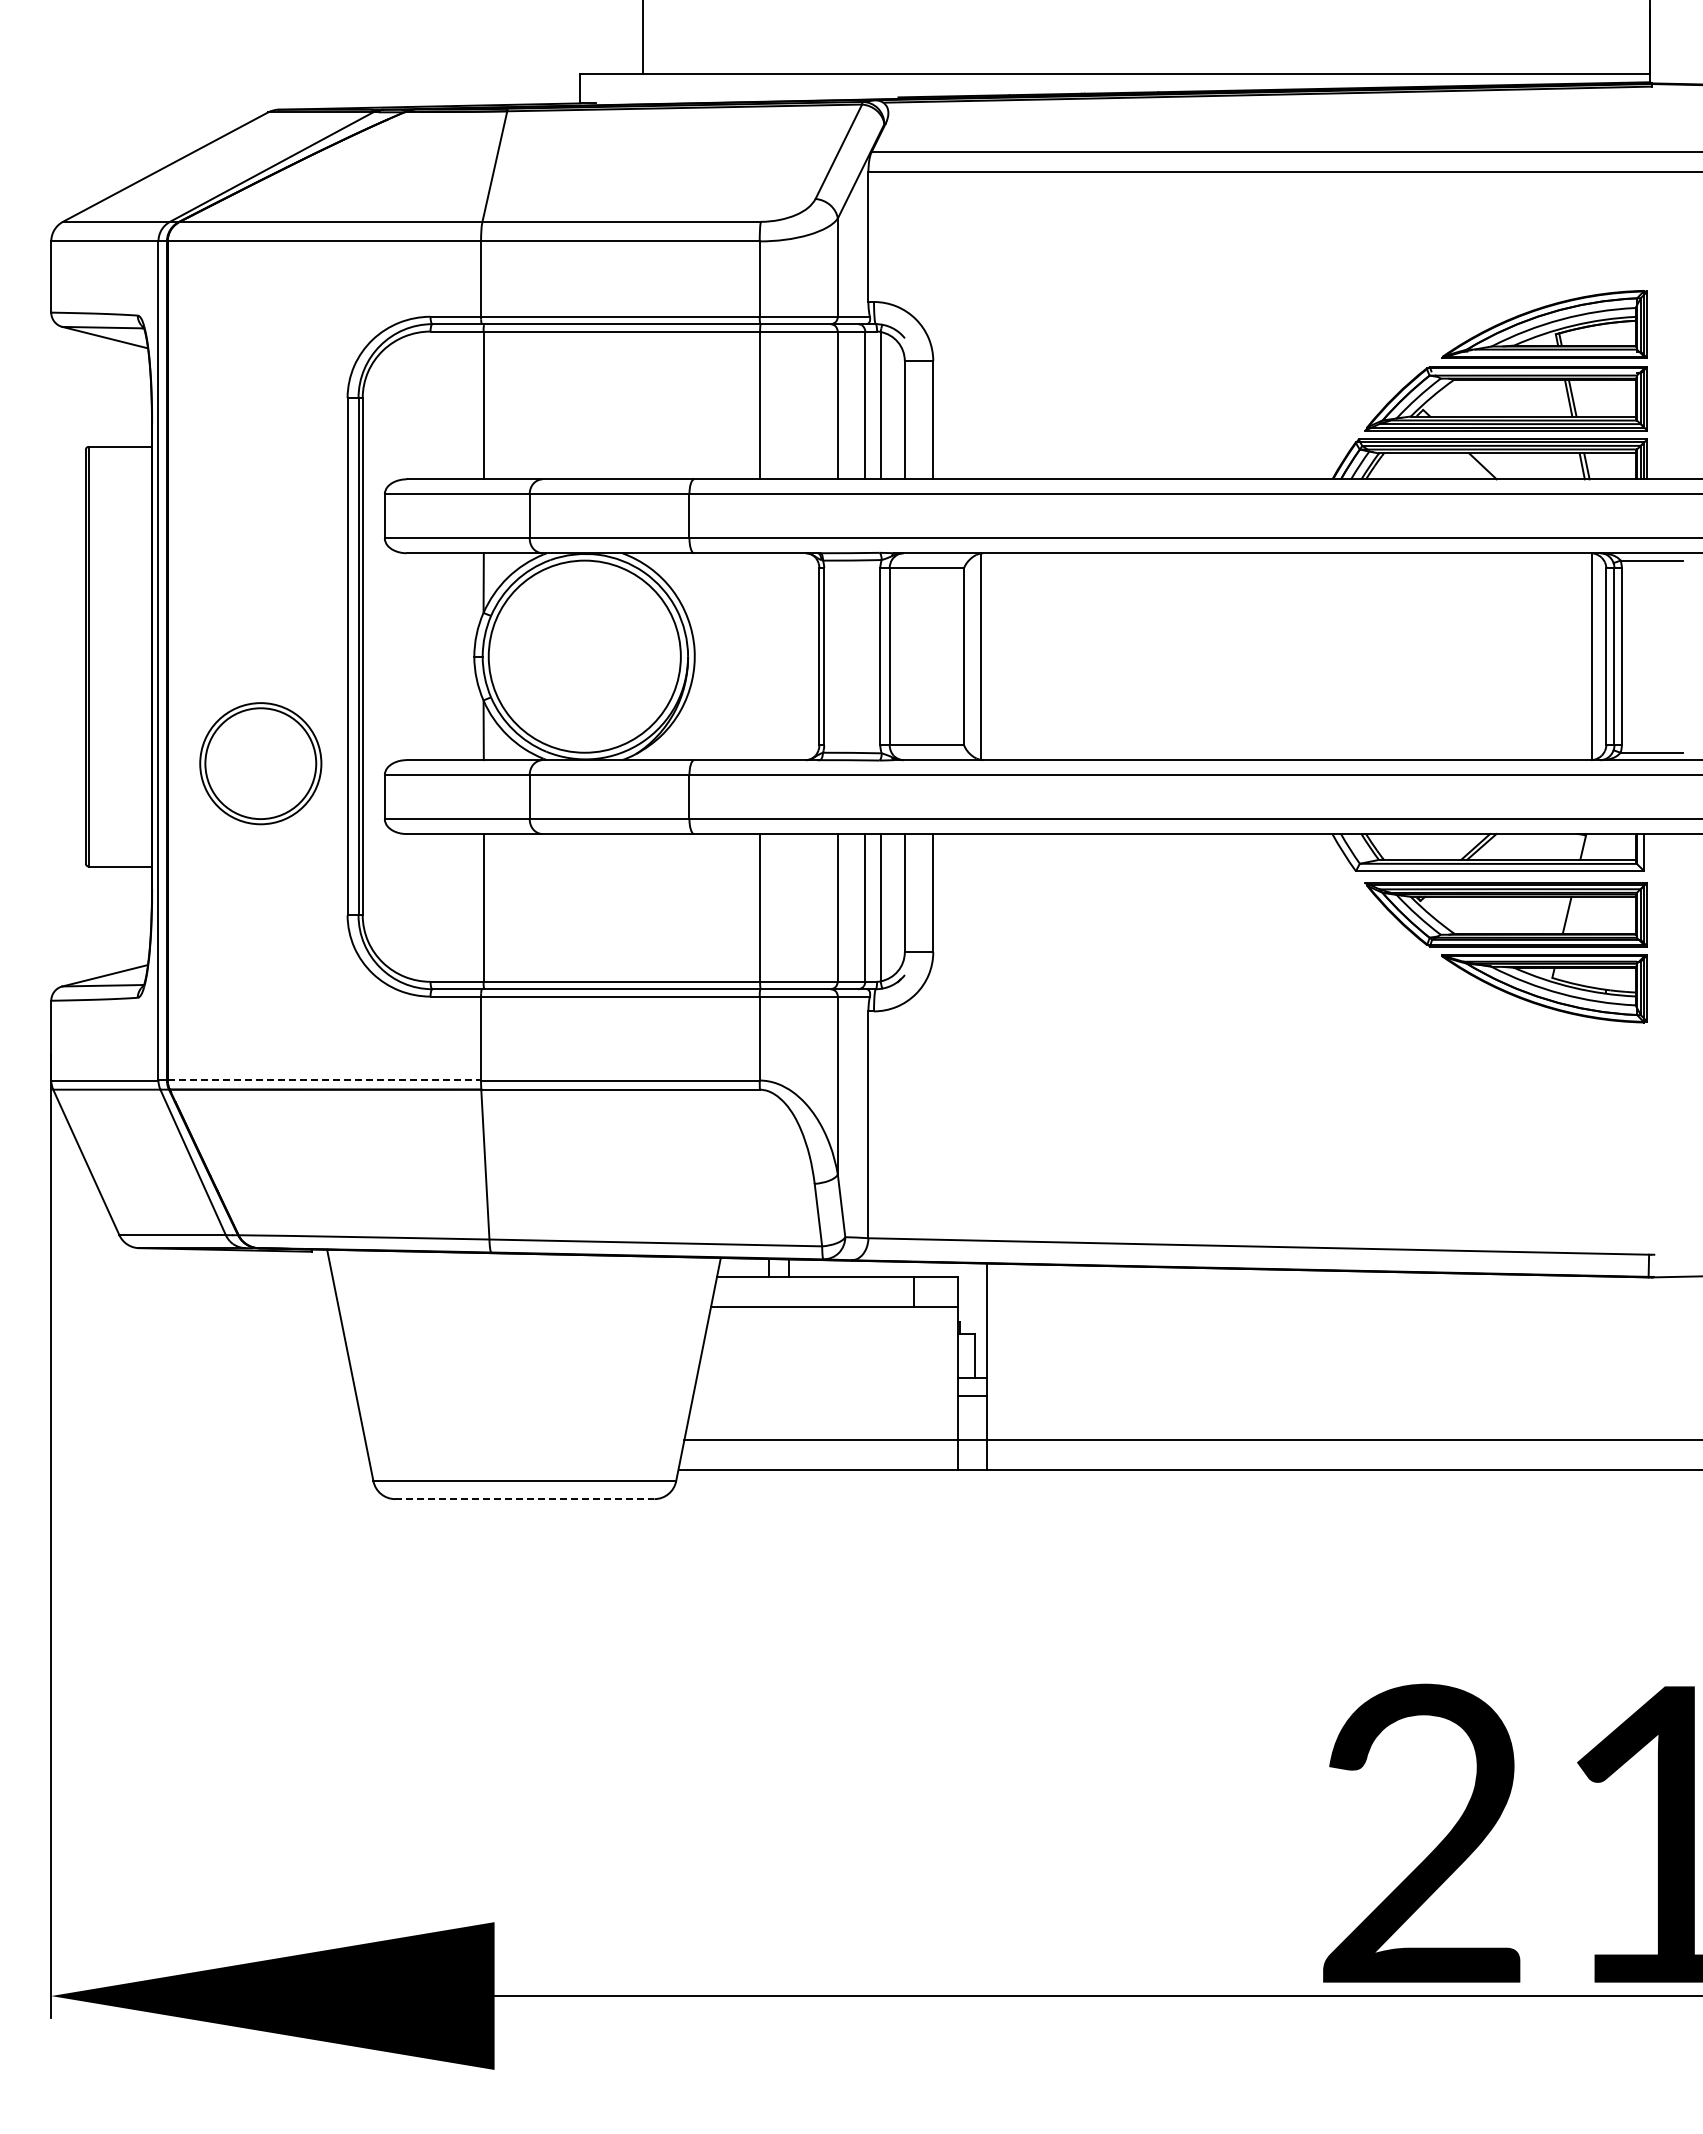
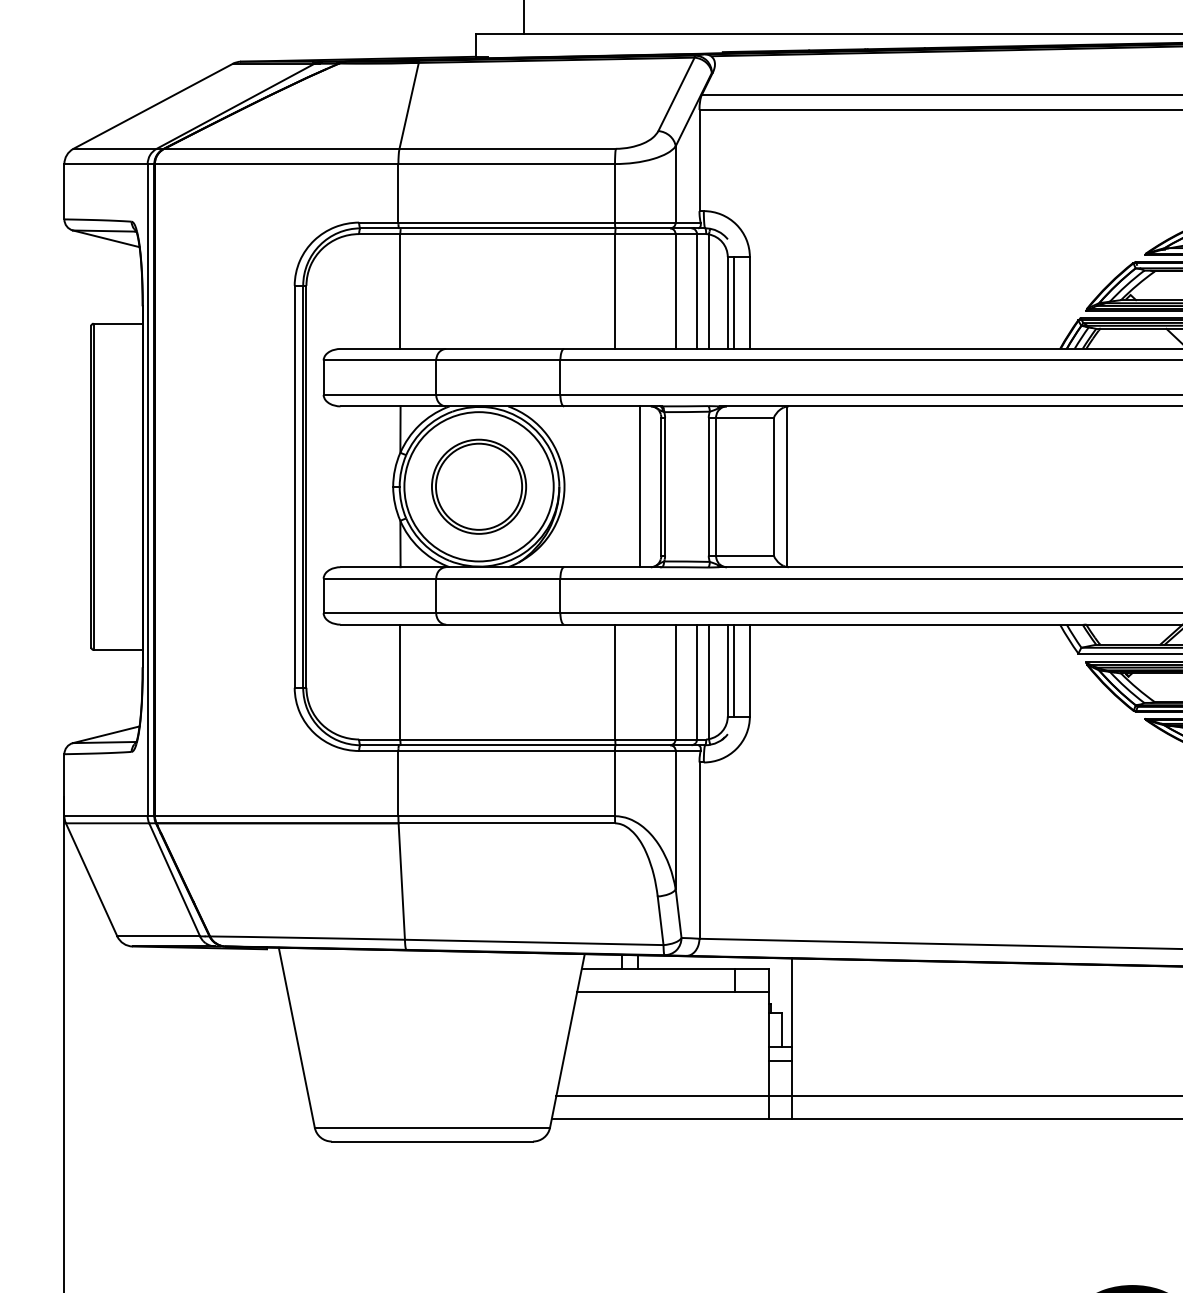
line: (912, 420) -> (733, 303), added
line: (791, 656) -> (639, 486), added
part: (260, 763) -> (478, 486), moved
line: (912, 893) -> (733, 670), added
line: (324, 1080) -> (276, 816), dashed -> solid
line: (524, 1499) -> (432, 1141), dashed -> solid

